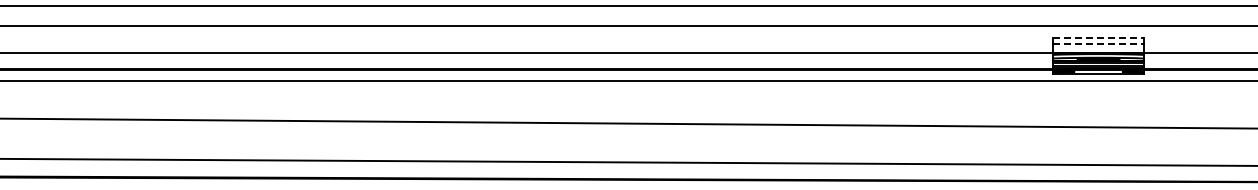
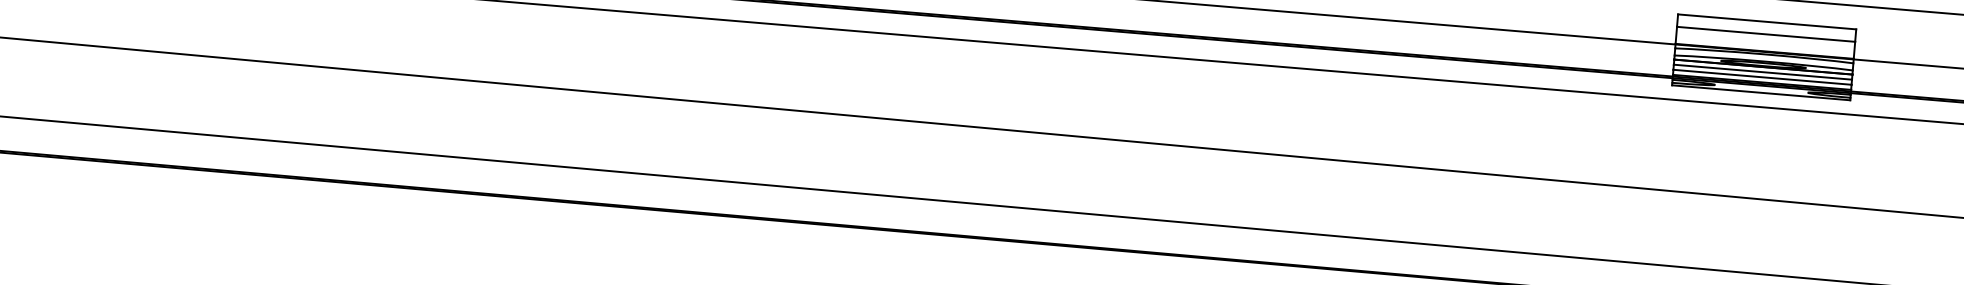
line: (1099, 37) -> (1769, 21), dashed -> solid
line: (1099, 43) -> (1768, 33), dashed -> solid

